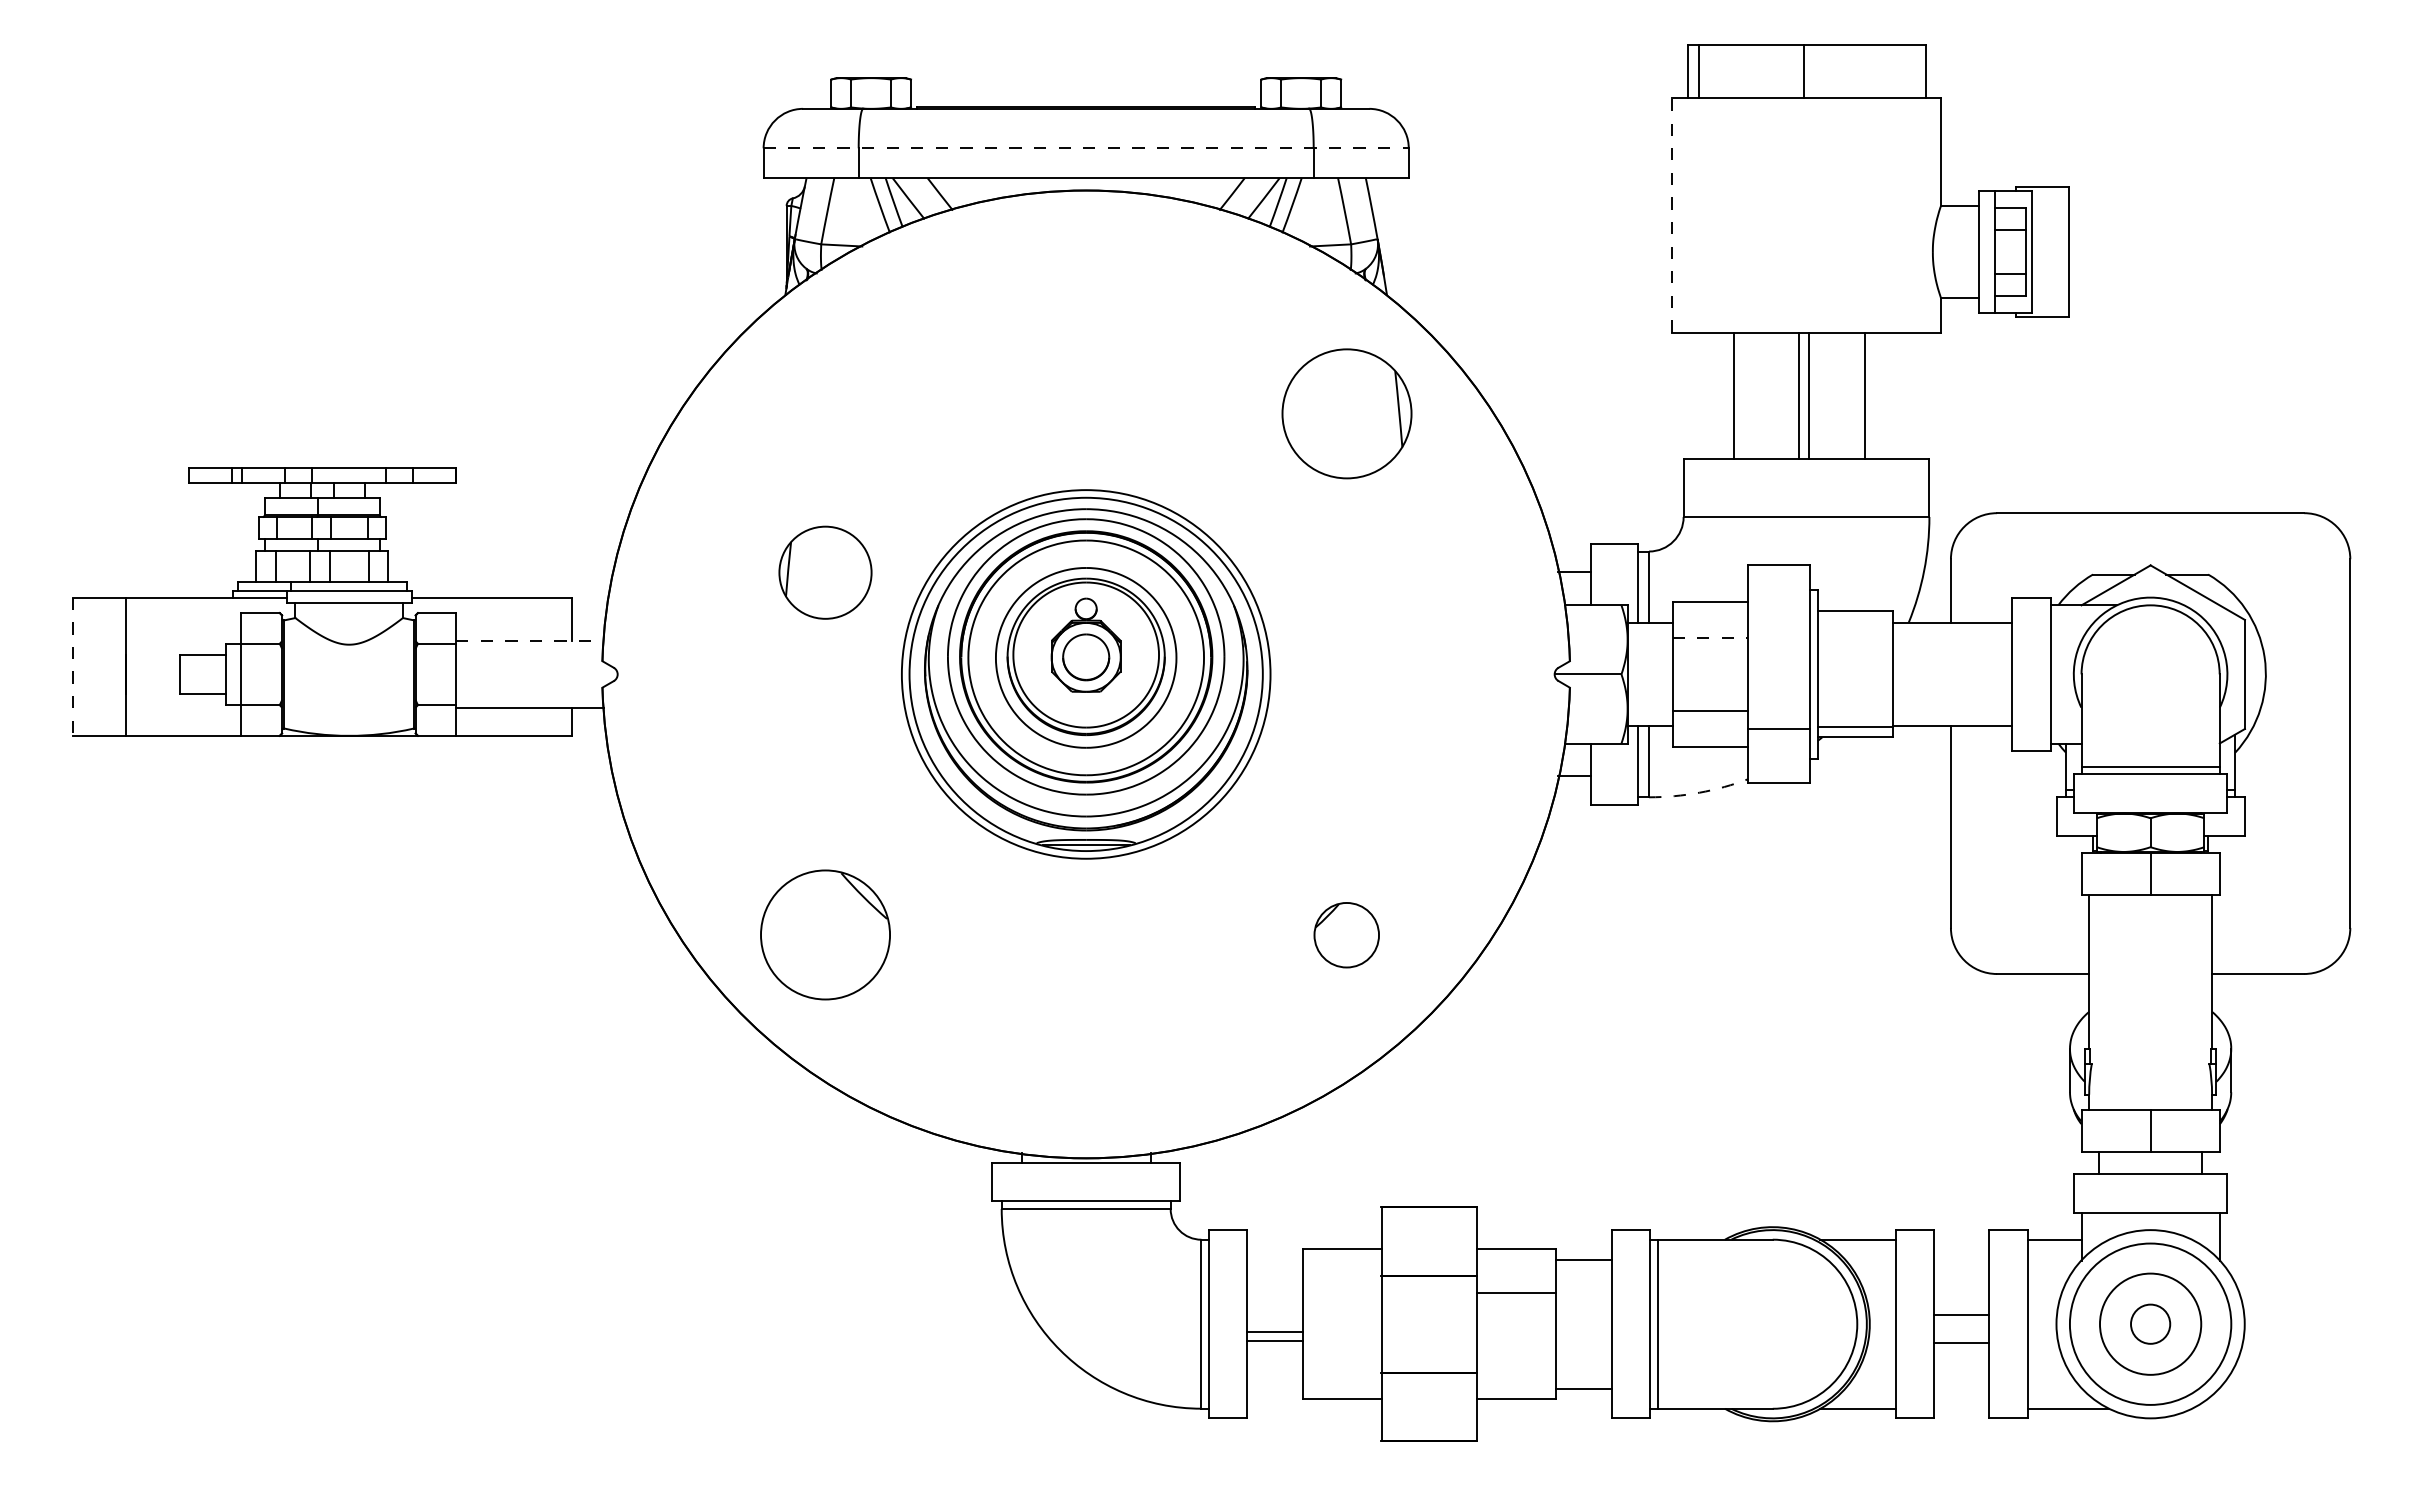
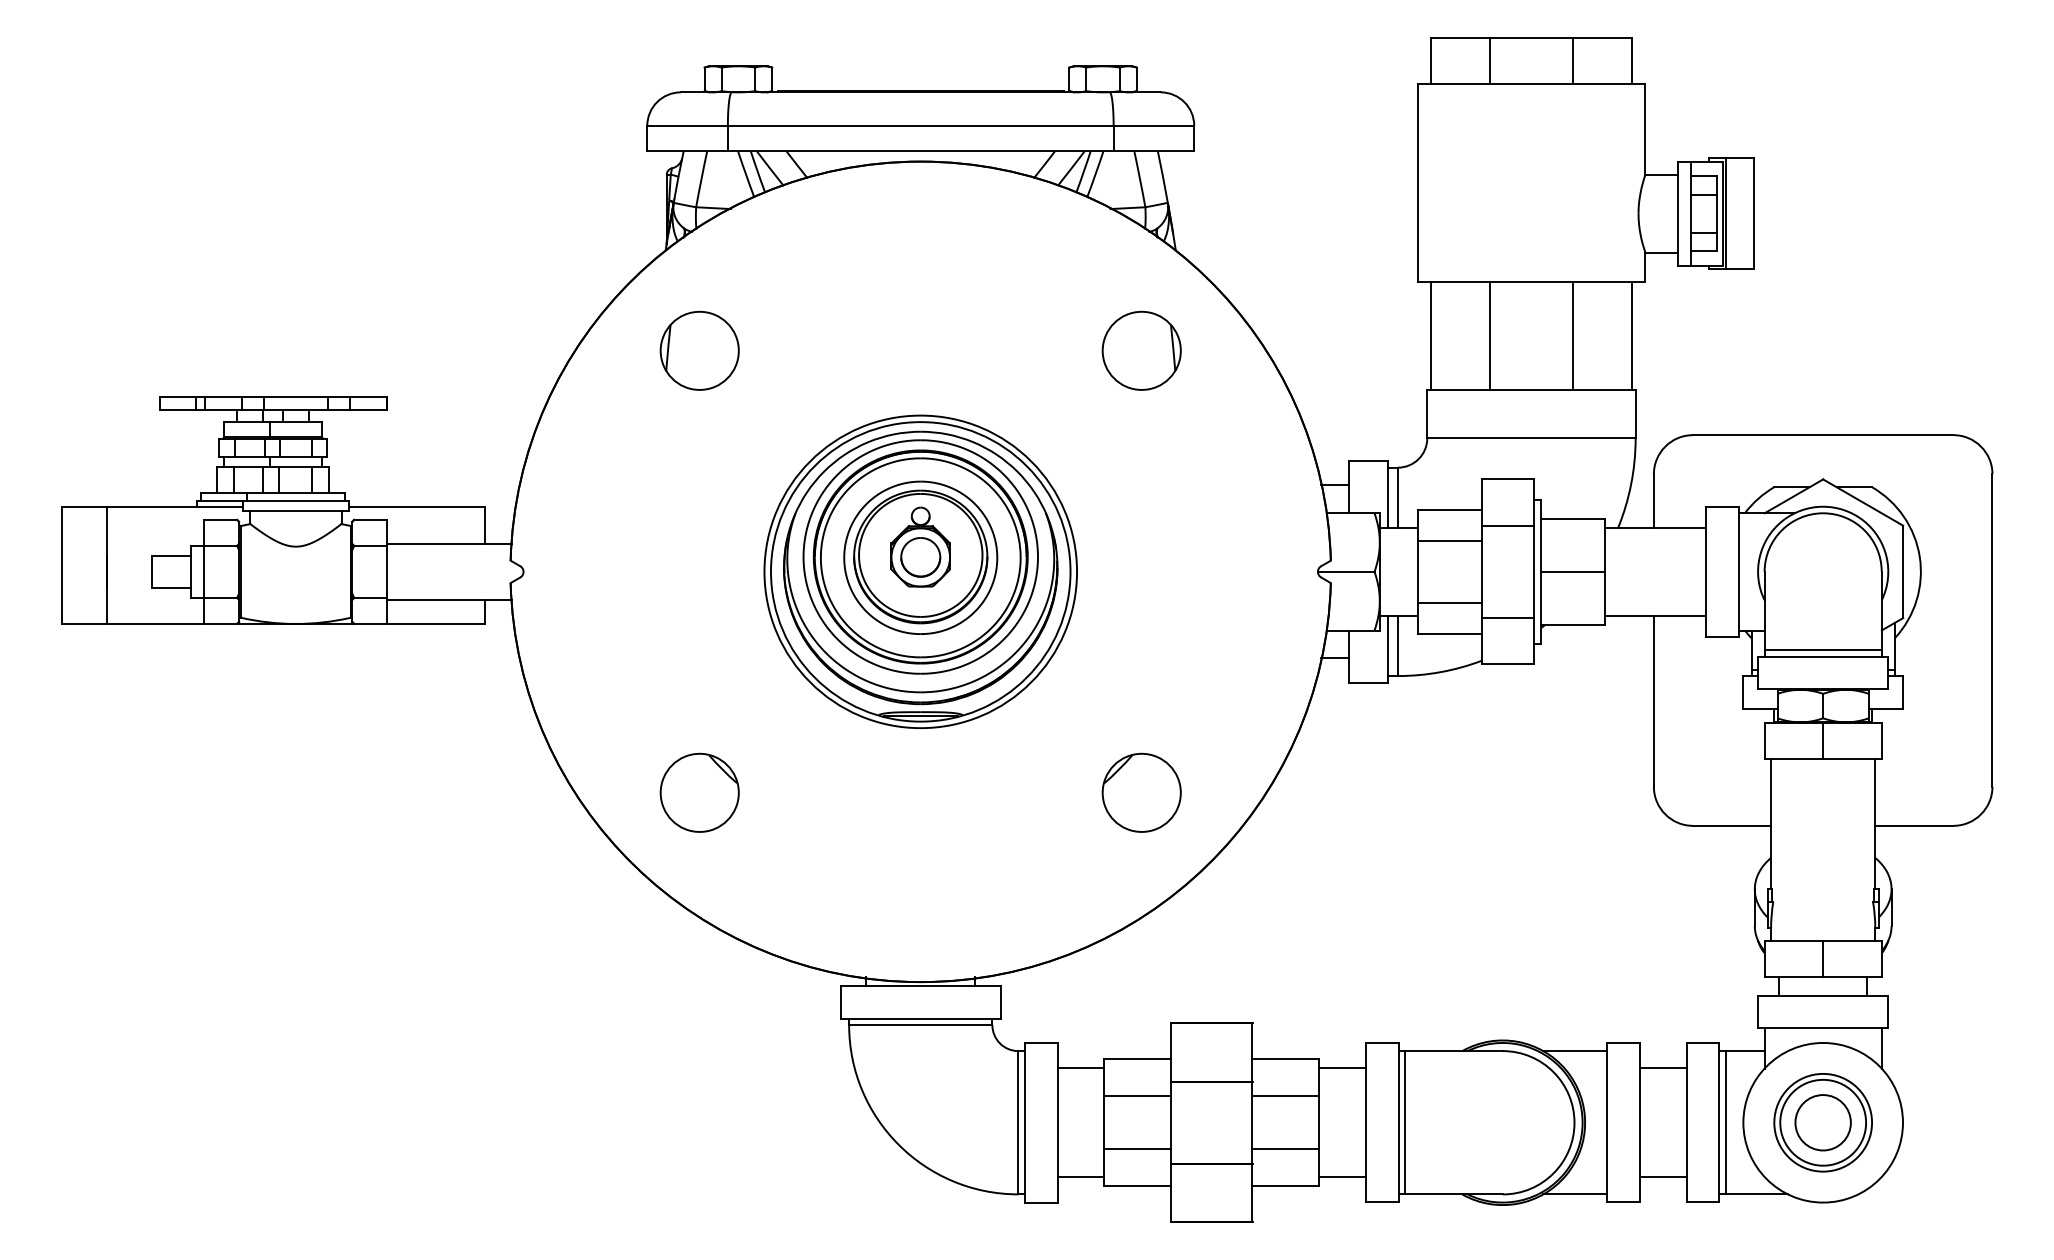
line: (1699, 71) -> (1489, 60), moved
line: (1803, 71) -> (1572, 60), moved
line: (1086, 148) -> (921, 125), dashed -> solid
line: (1672, 214) -> (1417, 181), dashed -> solid
line: (2035, 251) -> (1725, 213), added
line: (1733, 395) -> (1430, 335), moved
line: (1798, 395) -> (1572, 335), moved
line: (1809, 395) -> (1489, 335), moved
line: (1864, 395) -> (1632, 335), moved
part: (1346, 413) -> (1141, 350), size x0.71
part: (825, 572) -> (699, 350), moved
line: (1778, 619) -> (1507, 525), added
line: (1710, 638) -> (1450, 541), dashed -> solid
line: (530, 641) -> (449, 543), dashed -> solid
line: (72, 667) -> (61, 565), dashed -> solid
line: (1855, 727) -> (1572, 571), moved
arc: (1699, 792) -> (1440, 671), dashed -> solid
part: (825, 935) -> (699, 793), size x0.71
part: (1346, 935) -> (1141, 793), size x1.43
line: (1341, 1293) -> (1137, 1096), added
line: (1961, 1314) -> (1662, 1177), moved
line: (2035, 1323) -> (1725, 1122), added
circle: (2150, 1323) -> (1823, 1122), size x0.71
circle: (2150, 1323) -> (1823, 1122), size x1.67
line: (1274, 1331) -> (1080, 1067), moved
line: (1274, 1340) -> (1080, 1177), moved
line: (1961, 1342) -> (1662, 1067), moved
line: (1341, 1355) -> (1137, 1149), added
line: (1516, 1355) -> (1285, 1149), added

